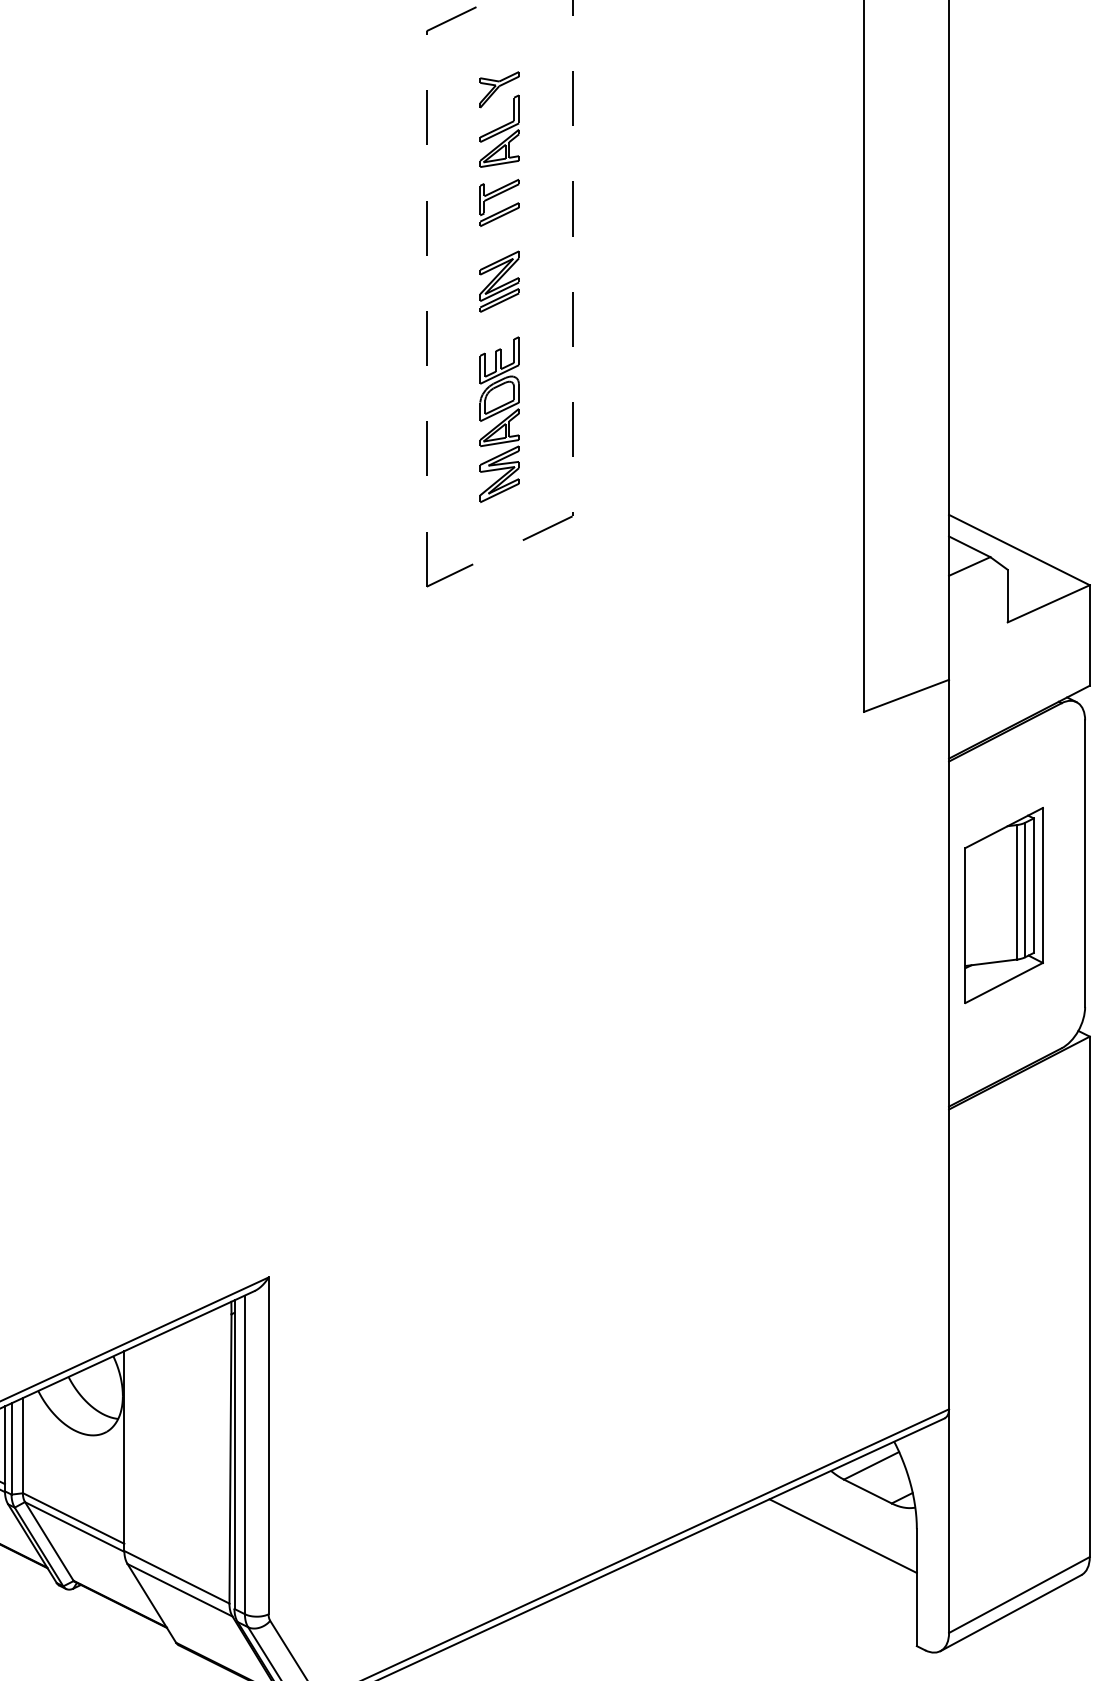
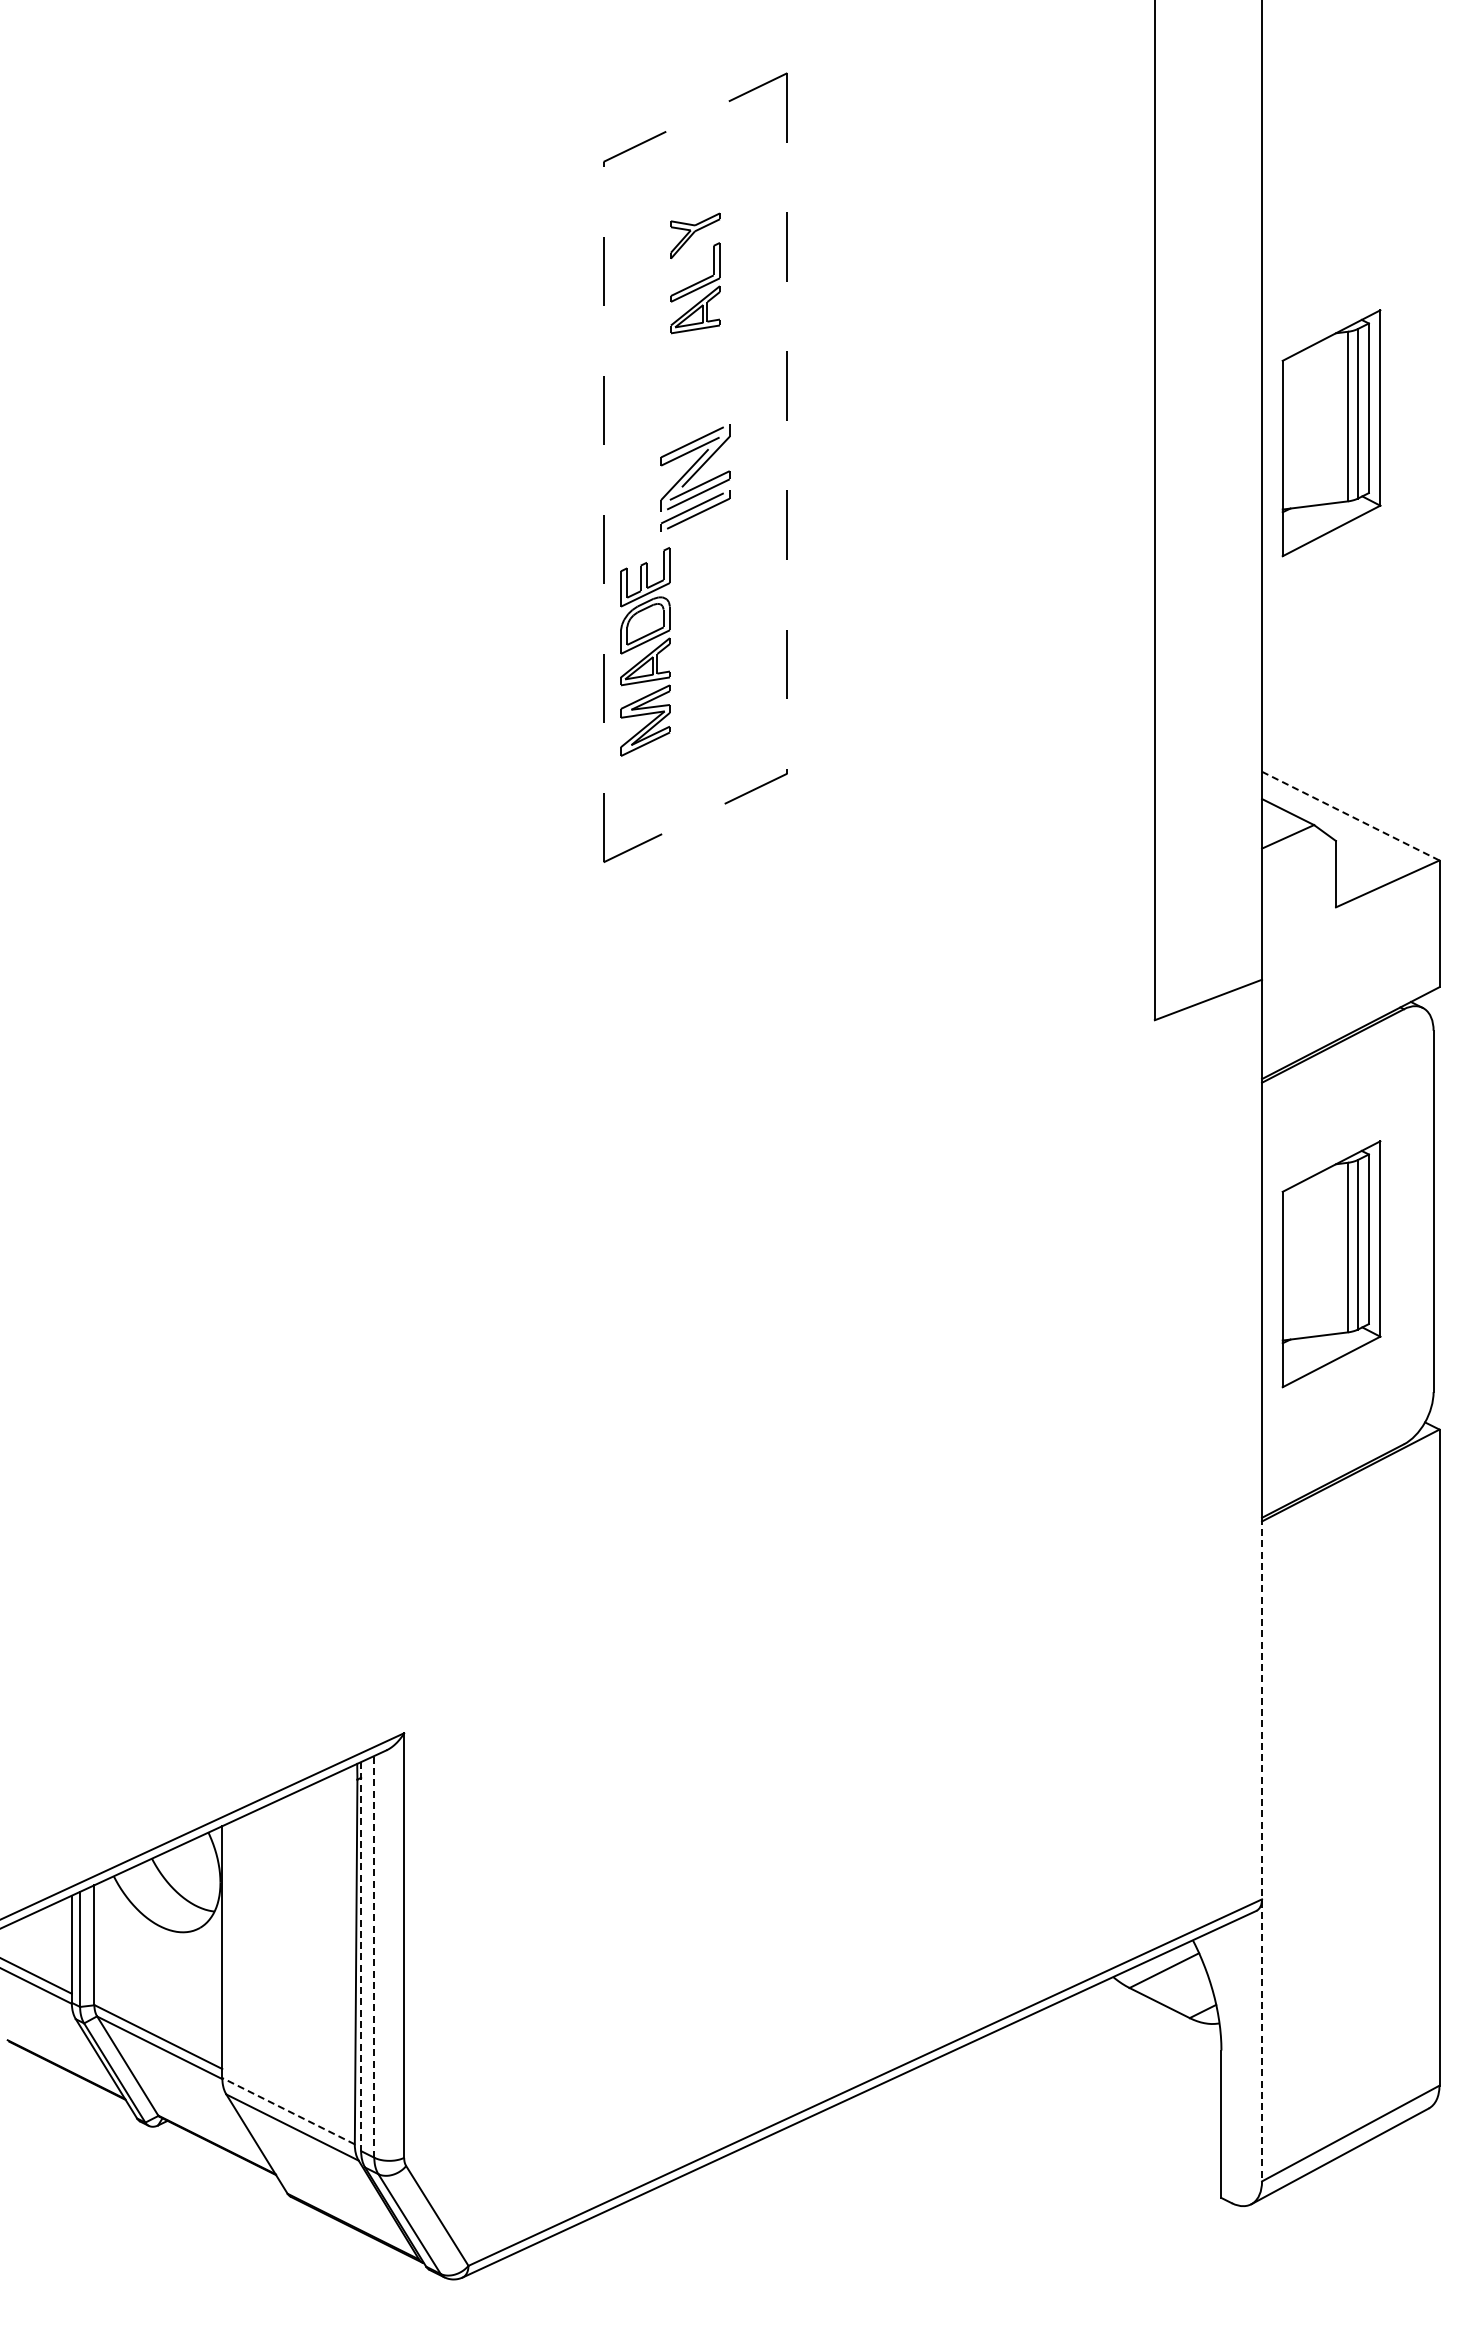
part: (495, 196) -> (690, 370), removed
part: (1004, 246) -> (1331, 433), added
part: (499, 281) -> (695, 477), size x1.4
part: (499, 419) -> (645, 651), moved
line: (1020, 550) -> (1351, 816), solid -> dashed
line: (949, 1369) -> (1262, 1849), solid -> dashed
line: (234, 1454) -> (361, 1956), solid -> dashed
line: (245, 1454) -> (374, 1956), solid -> dashed
line: (843, 1535) -> (1128, 2058), removed
line: (176, 1576) -> (288, 2110), solid -> dashed

